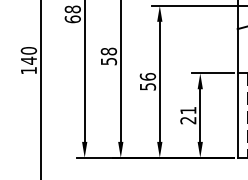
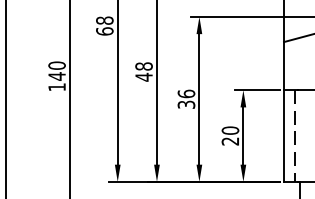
text: (108, 60) -> (143, 76), 58 -> 48
text: (147, 86) -> (185, 104), 56 -> 36
text: (188, 110) -> (230, 130), 21 -> 20

